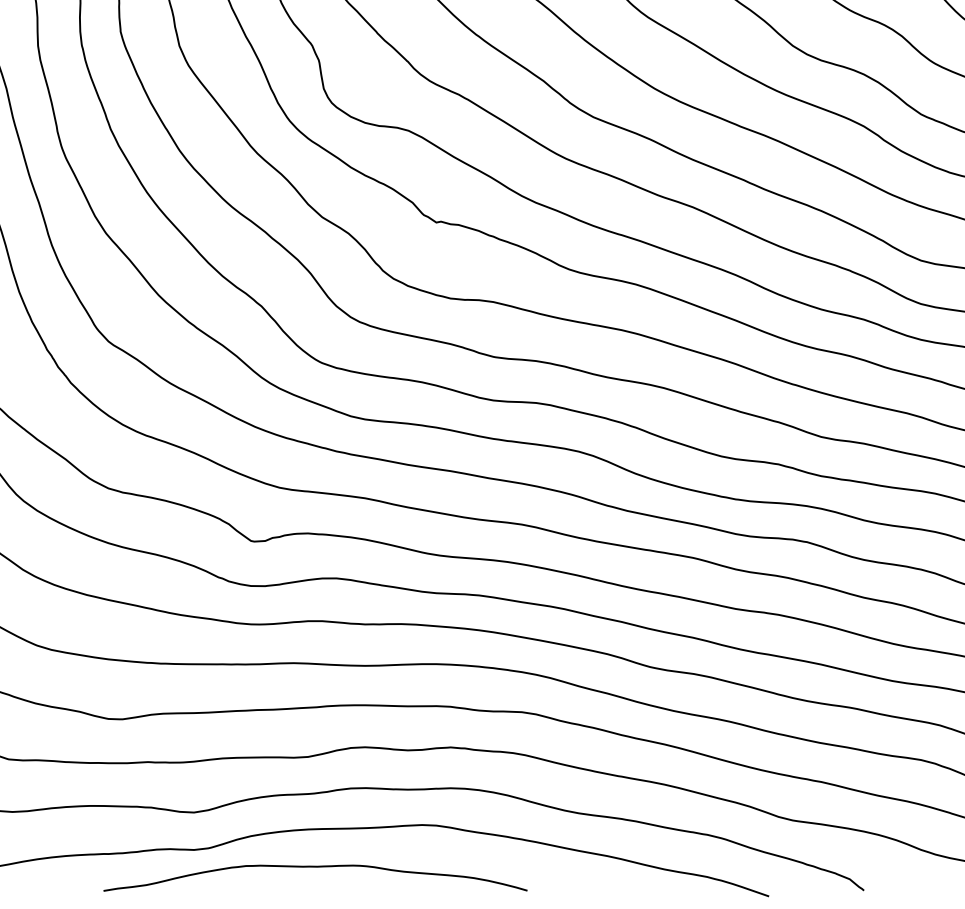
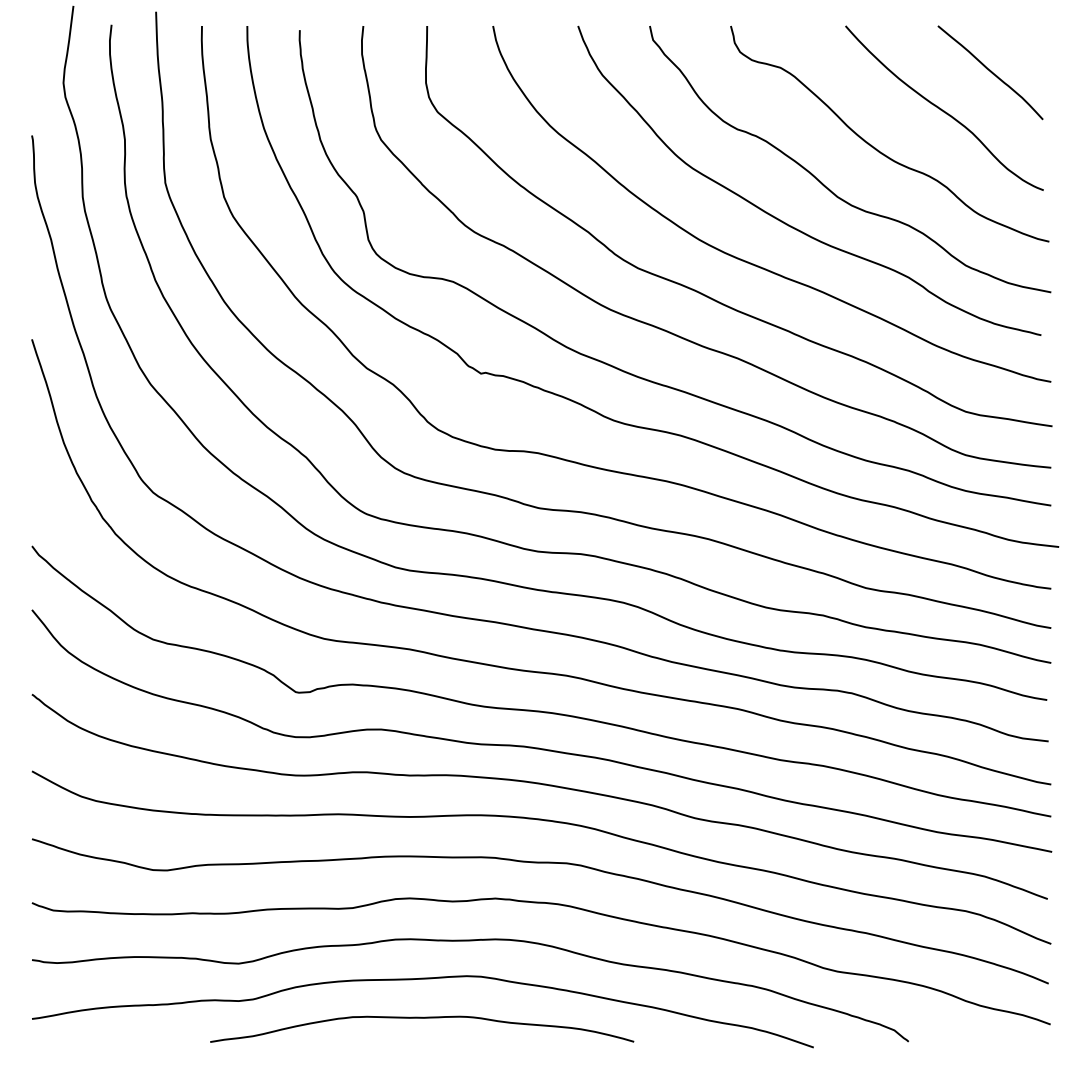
curve: (315, 867) -> (422, 1018), moved

